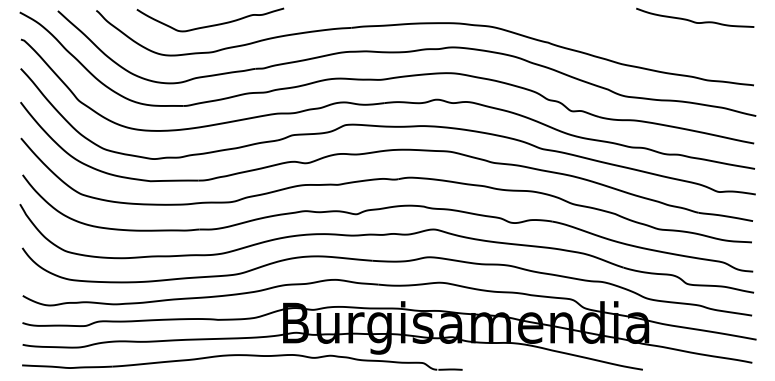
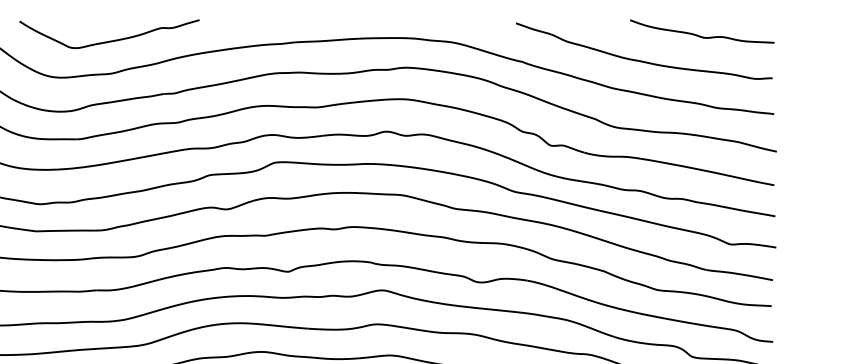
part: (647, 41) -> (643, 60), added

